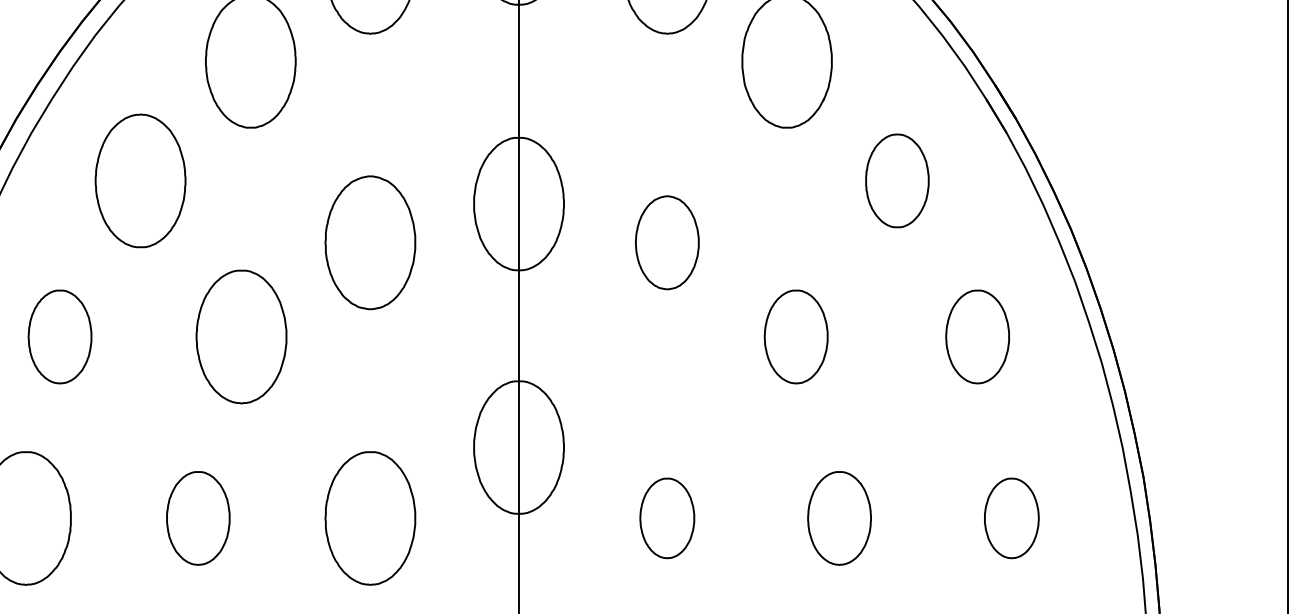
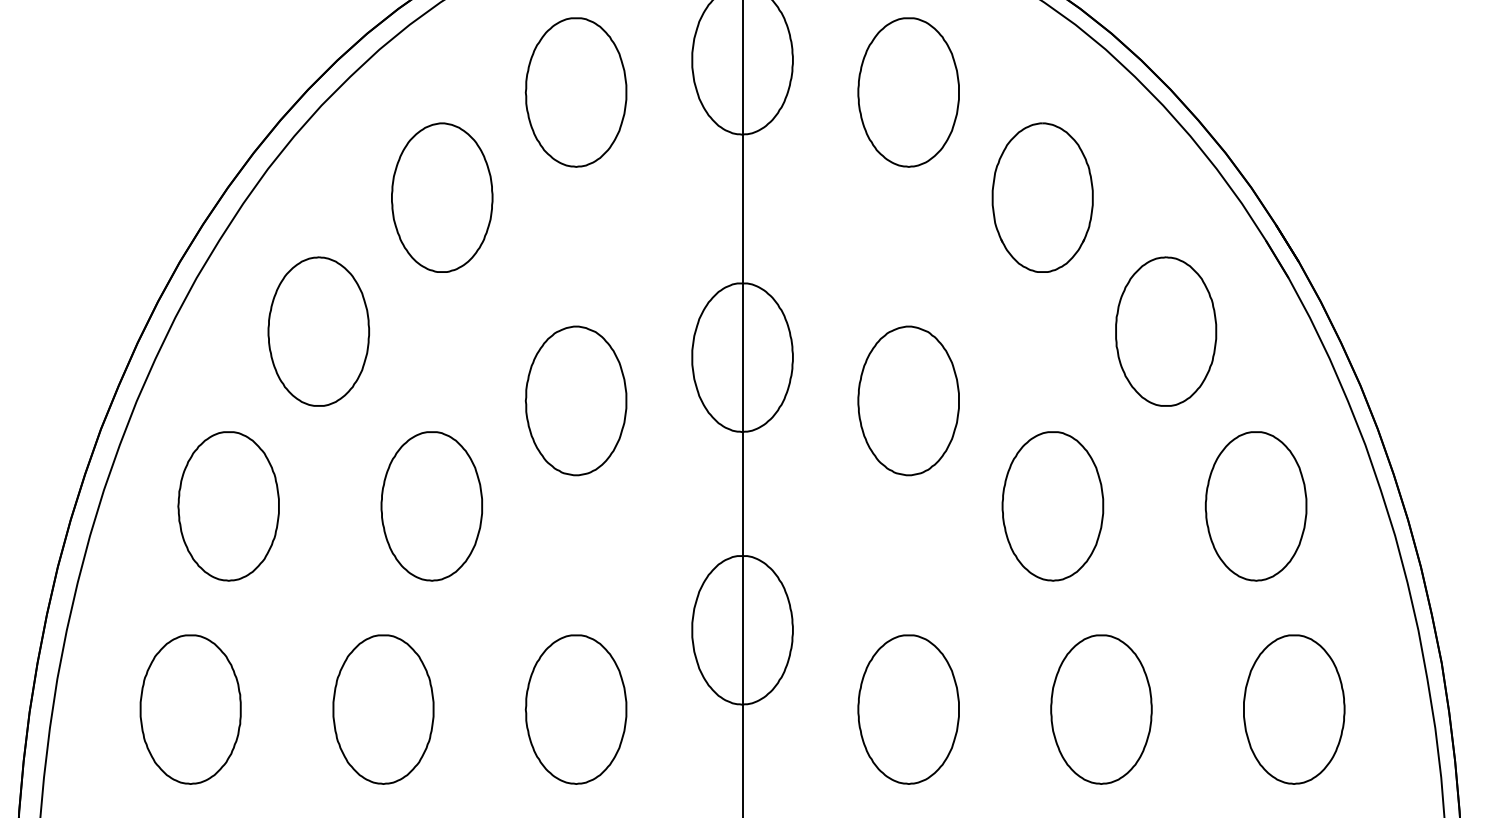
part: (897, 180) -> (1166, 331), size x1.43
part: (667, 242) -> (908, 400), size x1.43
part: (59, 337) -> (228, 506), size x1.43
part: (795, 337) -> (1052, 506), size x1.43
part: (977, 337) -> (1255, 506), size x1.43
part: (198, 518) -> (383, 709), size x1.43
part: (667, 518) -> (908, 709), size x1.67
part: (839, 518) -> (1101, 709), size x1.43
part: (1011, 518) -> (1294, 709), size x1.67

